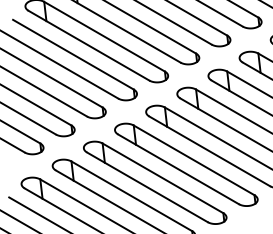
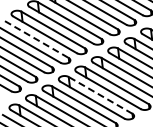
line: (72, 54) -> (36, 39), solid -> dashed
line: (193, 160) -> (100, 95), solid -> dashed

